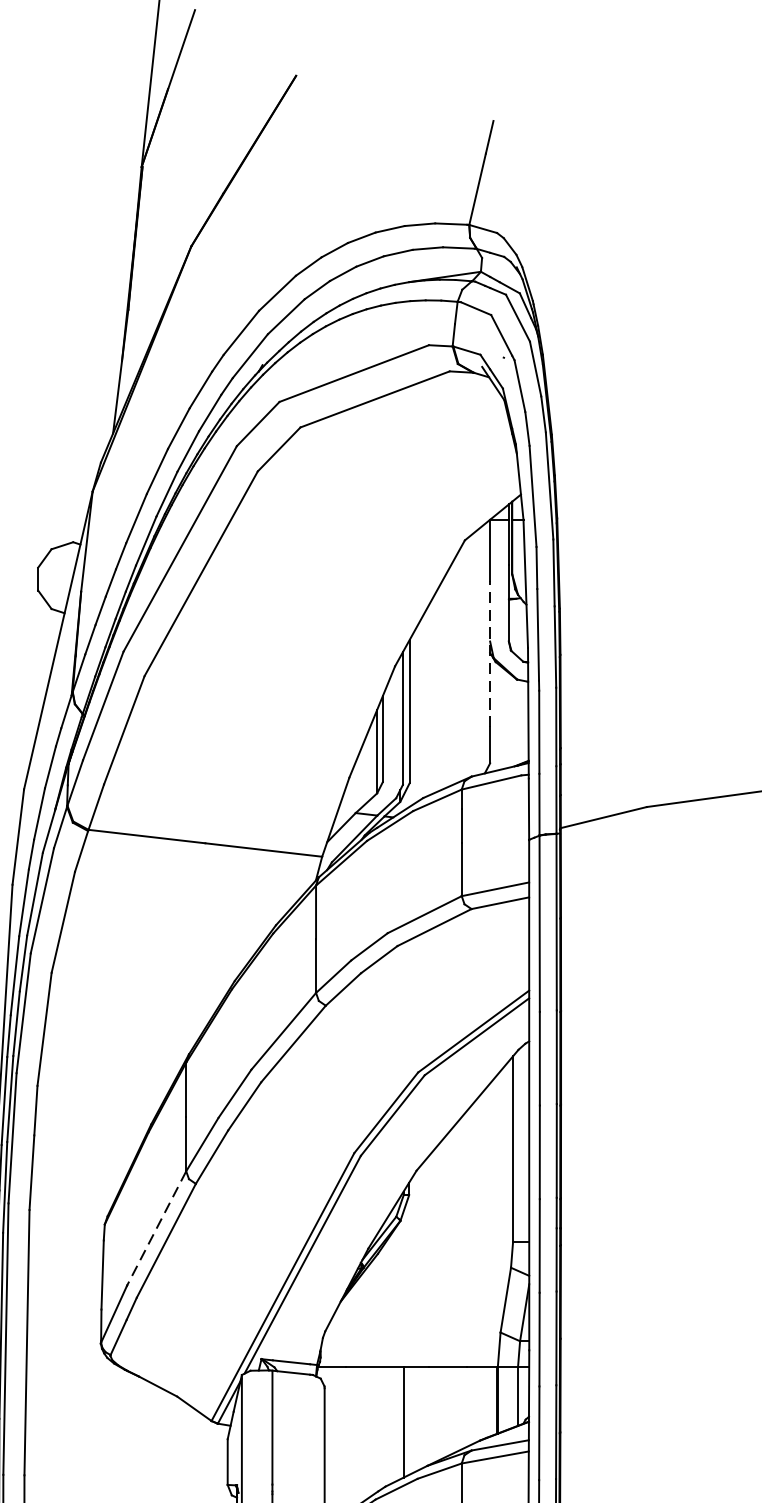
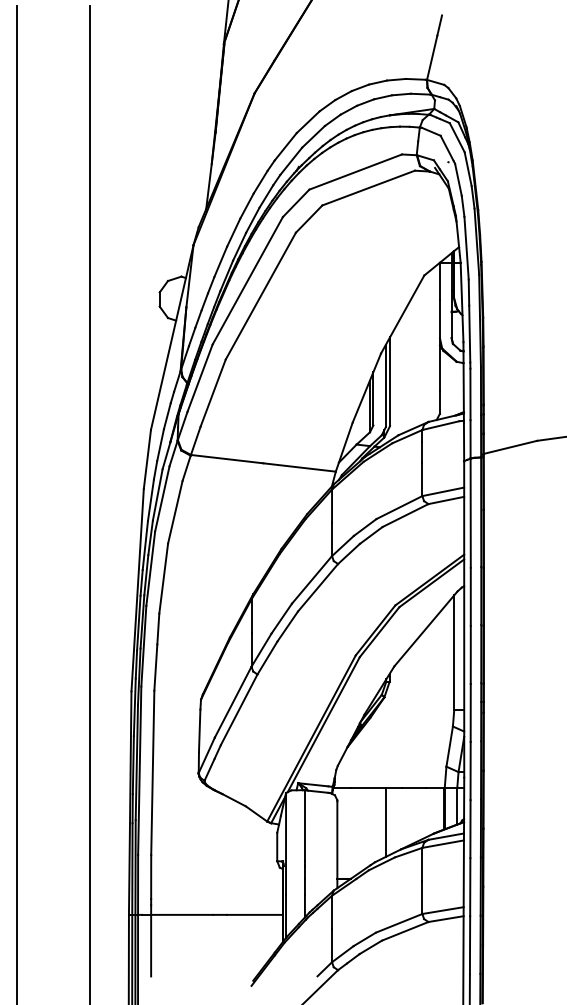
line: (489, 653) -> (439, 345), dashed -> solid
line: (157, 1229) -> (233, 702), dashed -> solid

